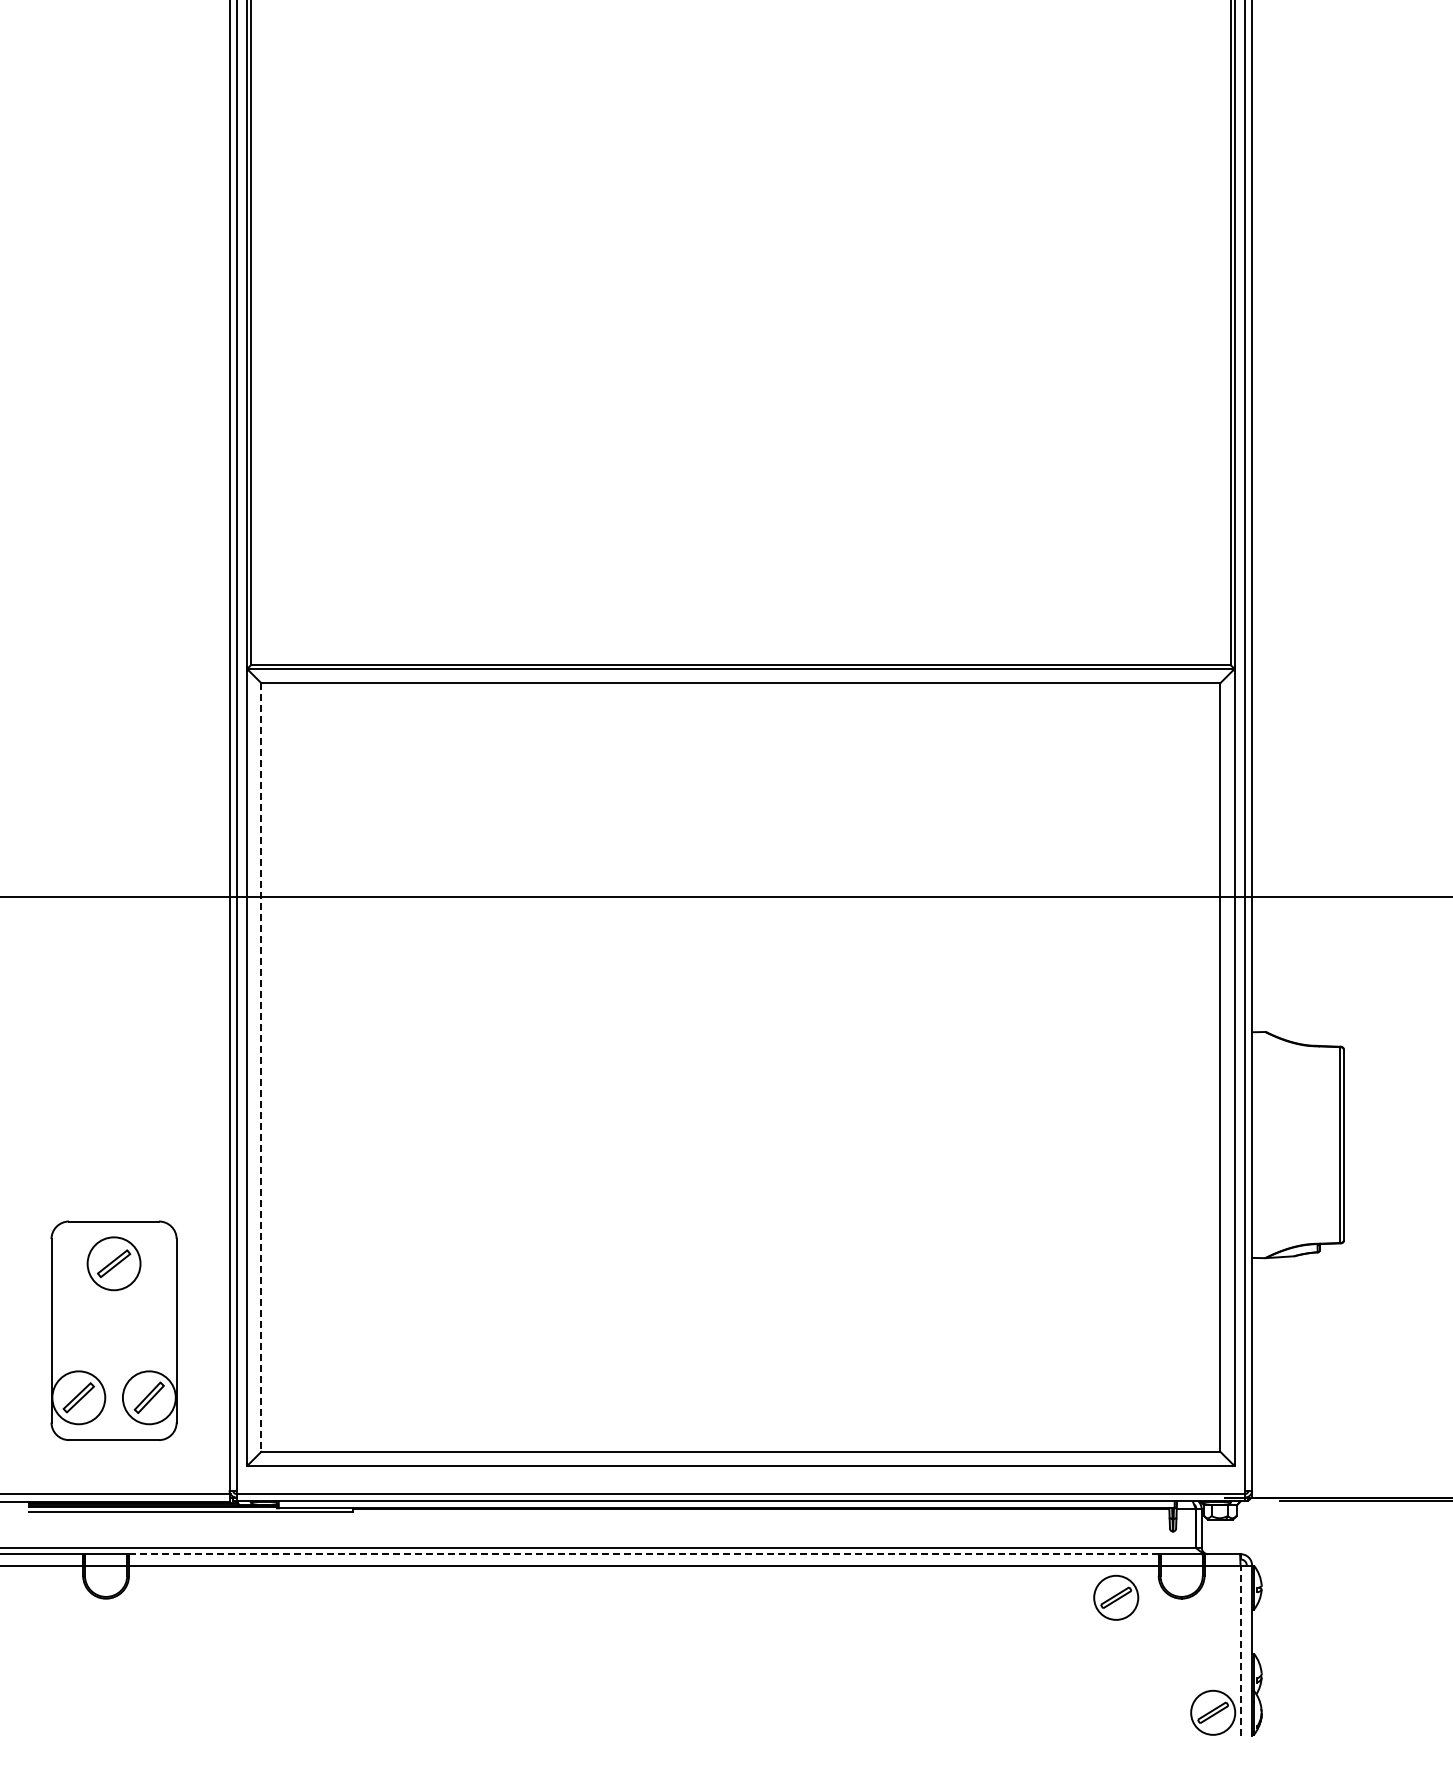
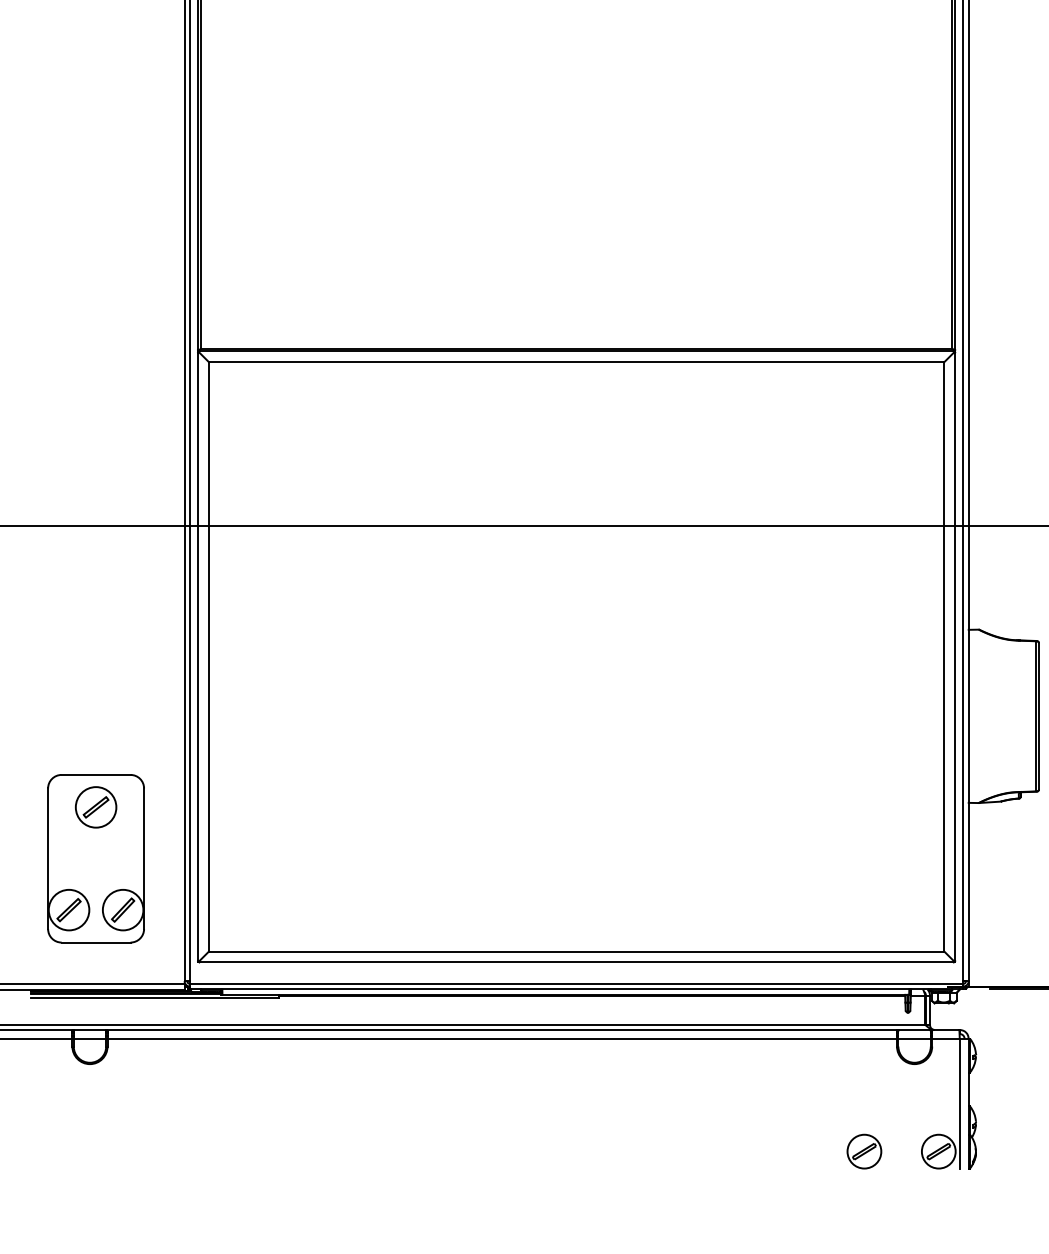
line: (261, 1068) -> (209, 657), dashed -> solid
line: (643, 1554) -> (502, 1030), dashed -> solid
part: (1116, 1597) -> (864, 1151), moved
line: (1240, 1650) -> (959, 1103), dashed -> solid

